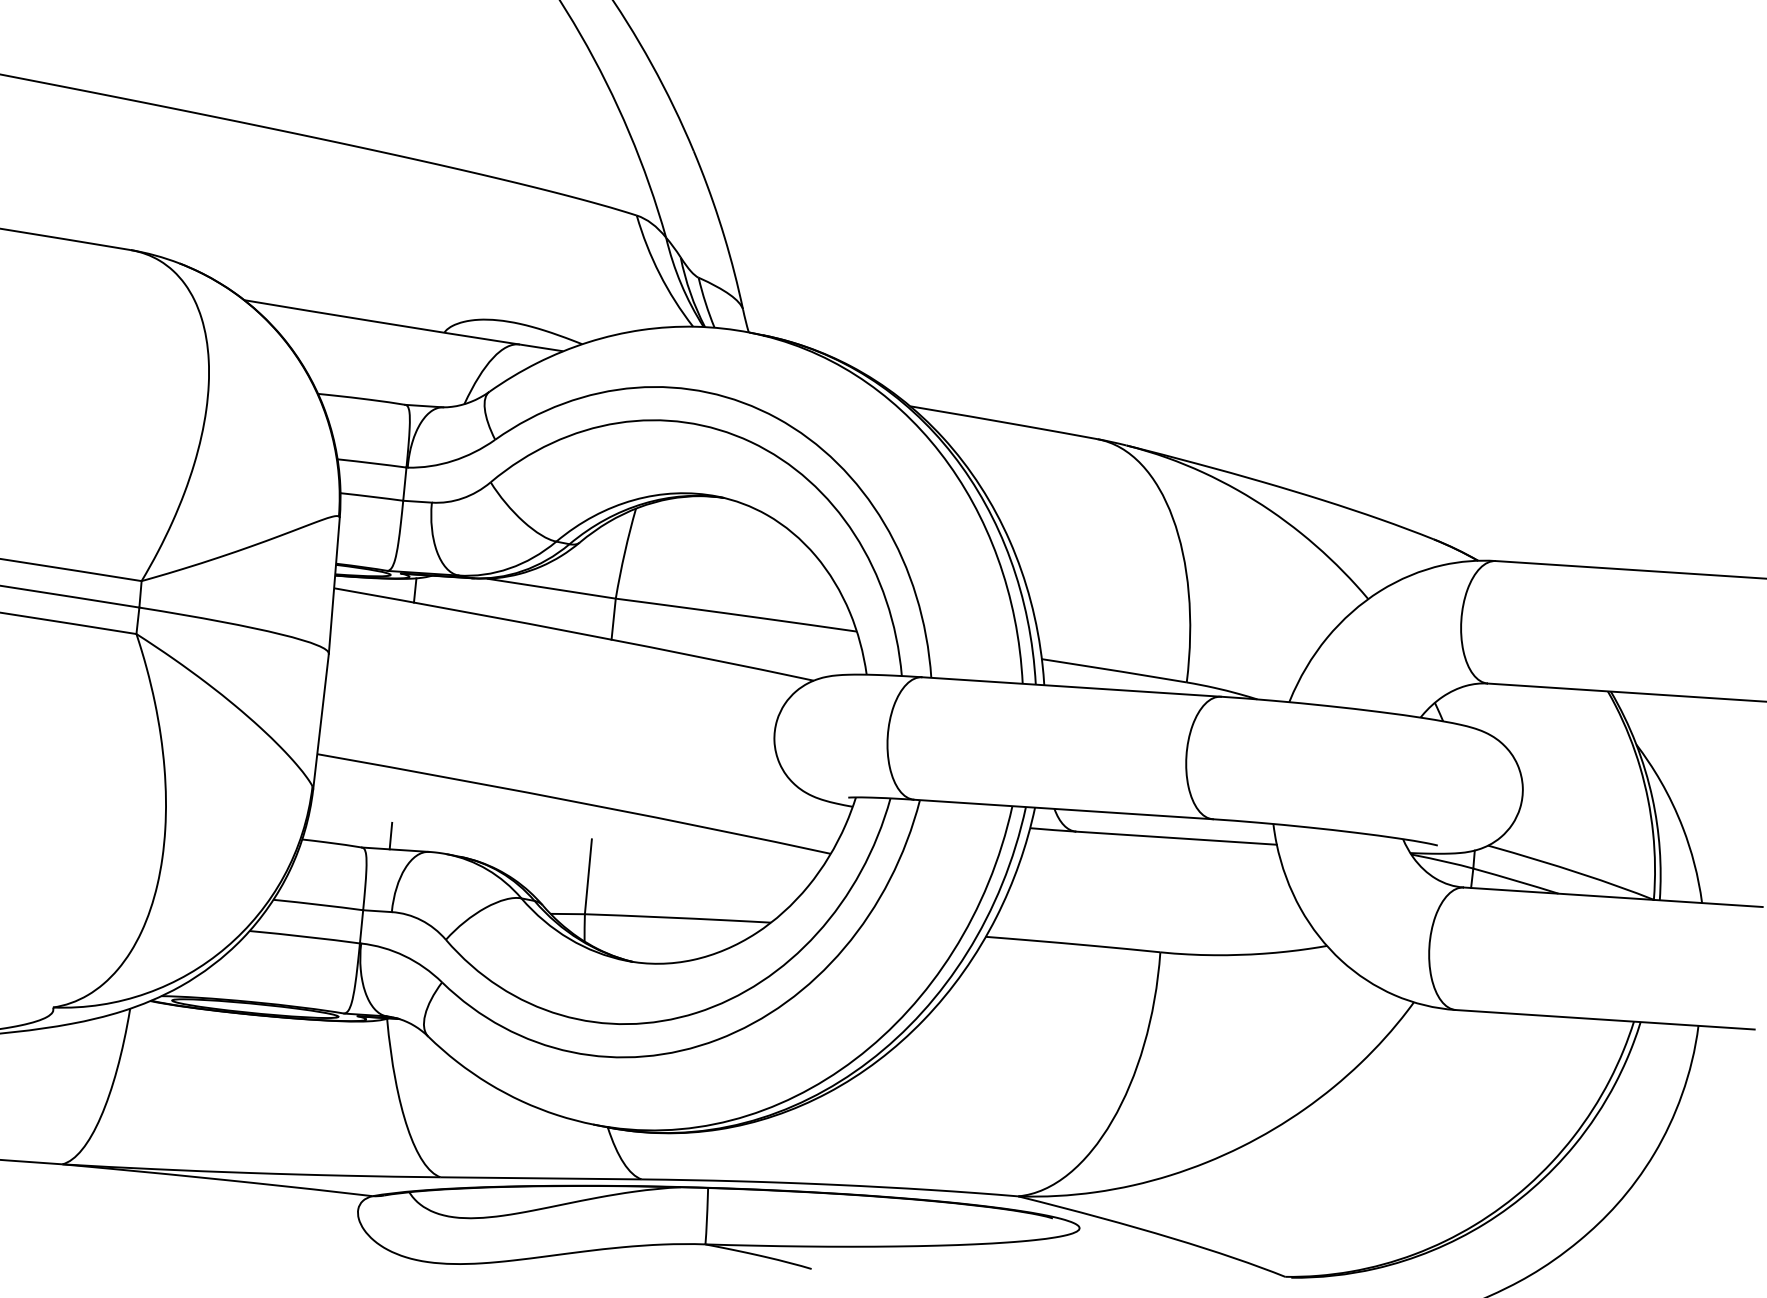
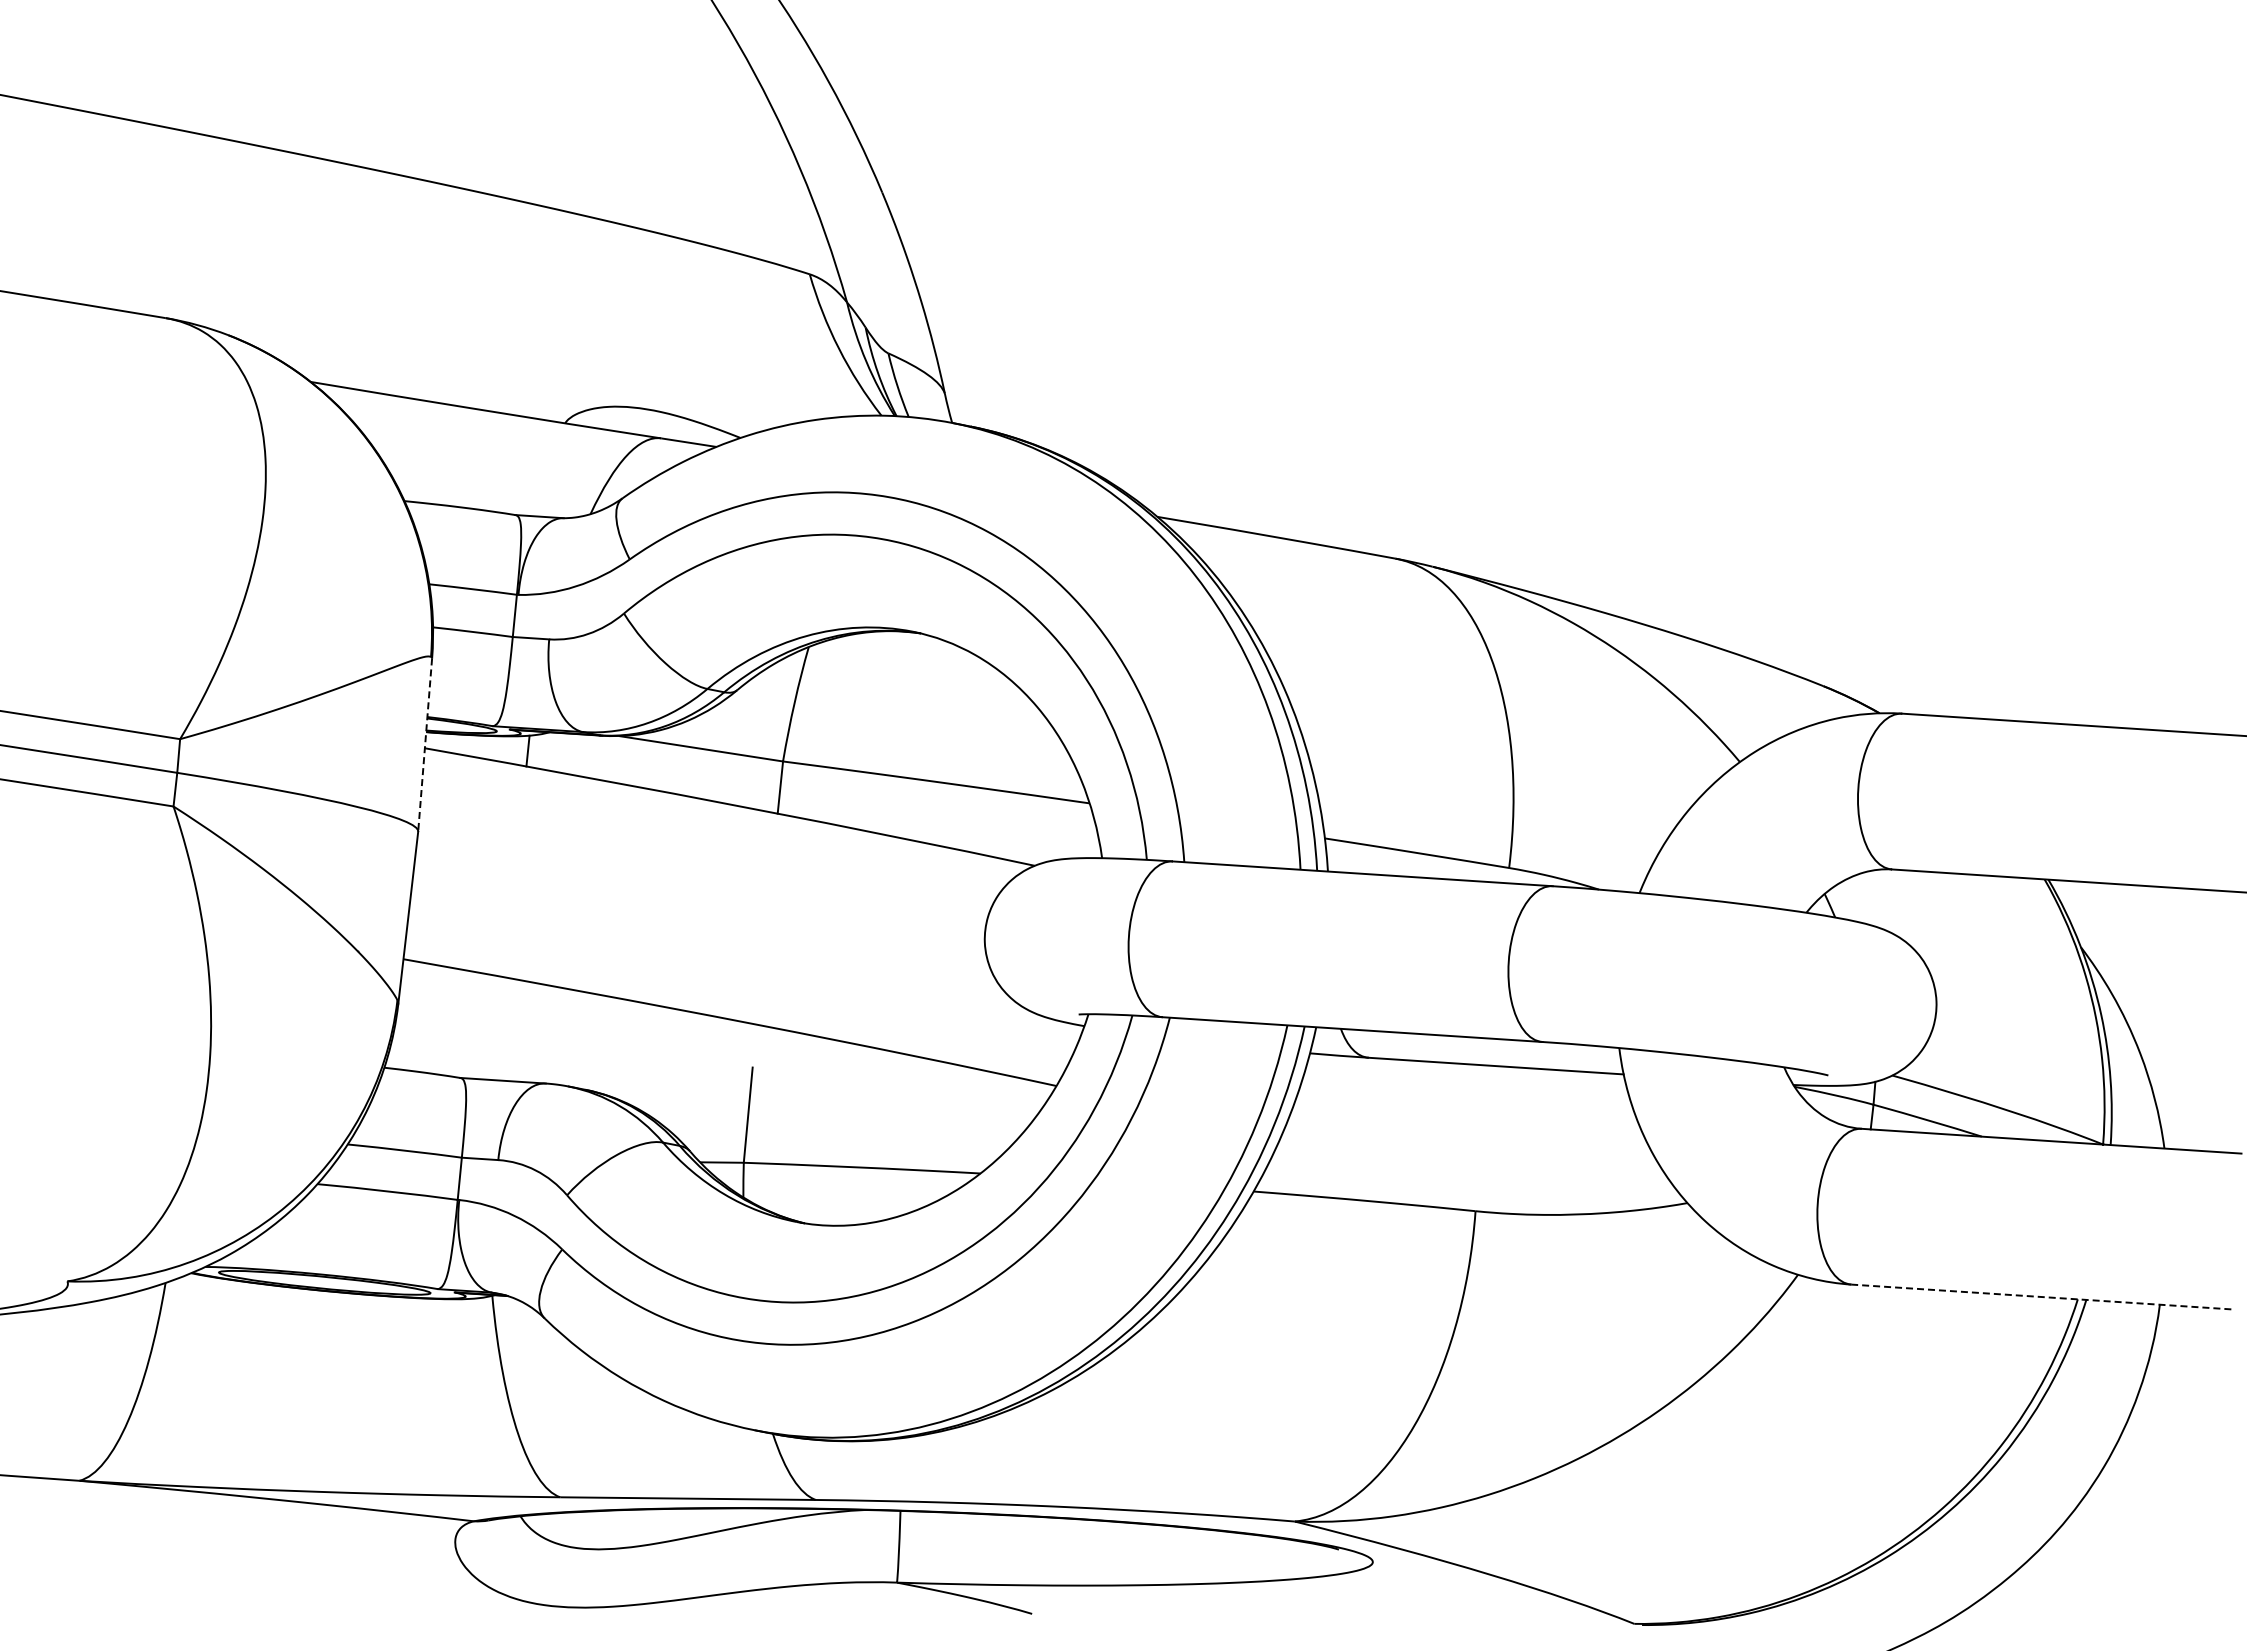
line: (334, 586) -> (425, 745), solid -> dashed
line: (390, 836) -> (496, 1063), removed
line: (1604, 1019) -> (2040, 1296), solid -> dashed

